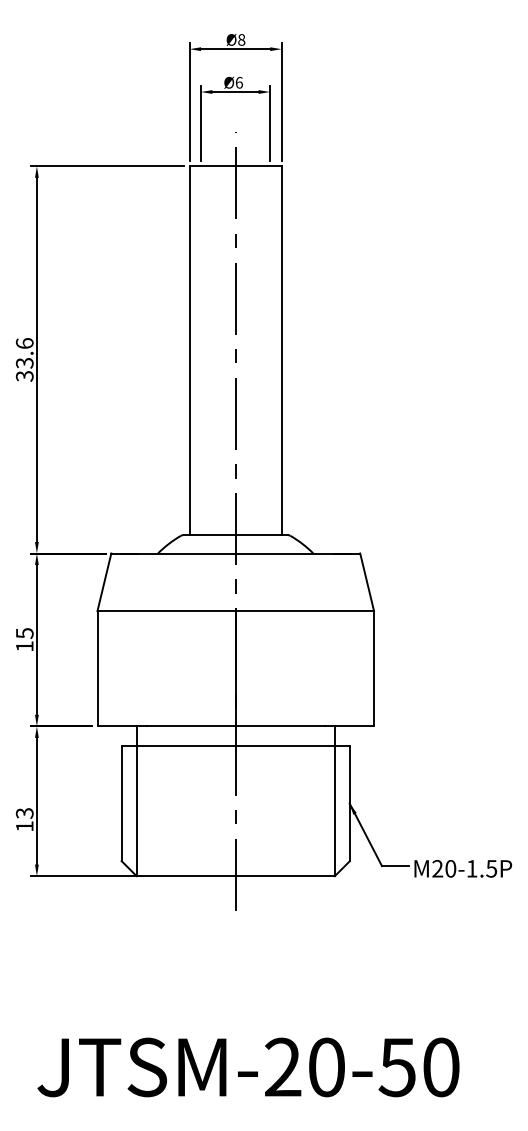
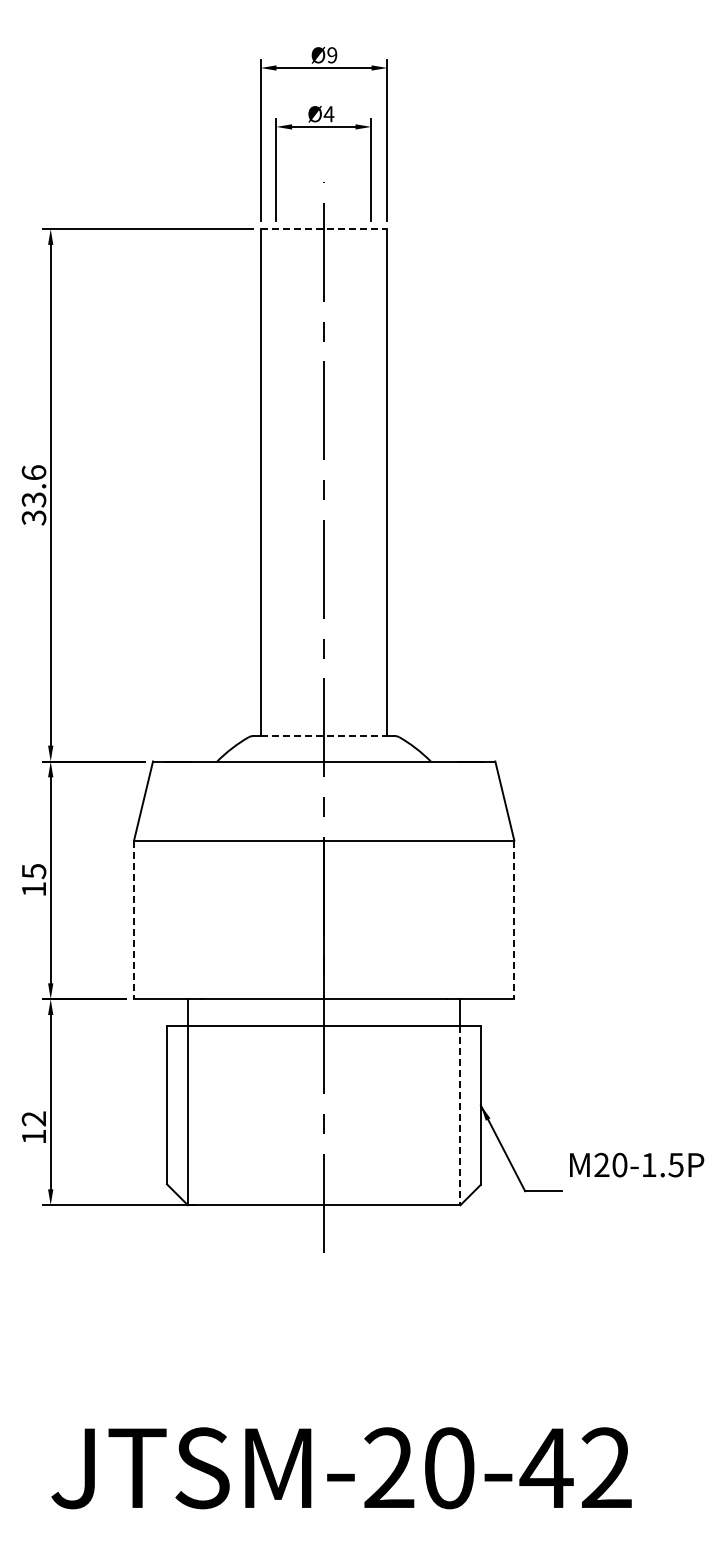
text: (241, 40) -> (332, 55), Ø8 -> Ø9
text: (238, 83) -> (328, 114), Ø6 -> Ø4
line: (236, 166) -> (324, 229), solid -> dashed
line: (236, 535) -> (324, 736), solid -> dashed
line: (97, 669) -> (134, 920), solid -> dashed
line: (374, 669) -> (514, 920), solid -> dashed
line: (334, 810) -> (460, 1115), solid -> dashed
text: (25, 813) -> (34, 1118), 13 -> 12
text: (463, 868) -> (637, 1164), moved
text: (418, 1067) -> (575, 1468), JTSM-20-50 -> JTSM-20-42

